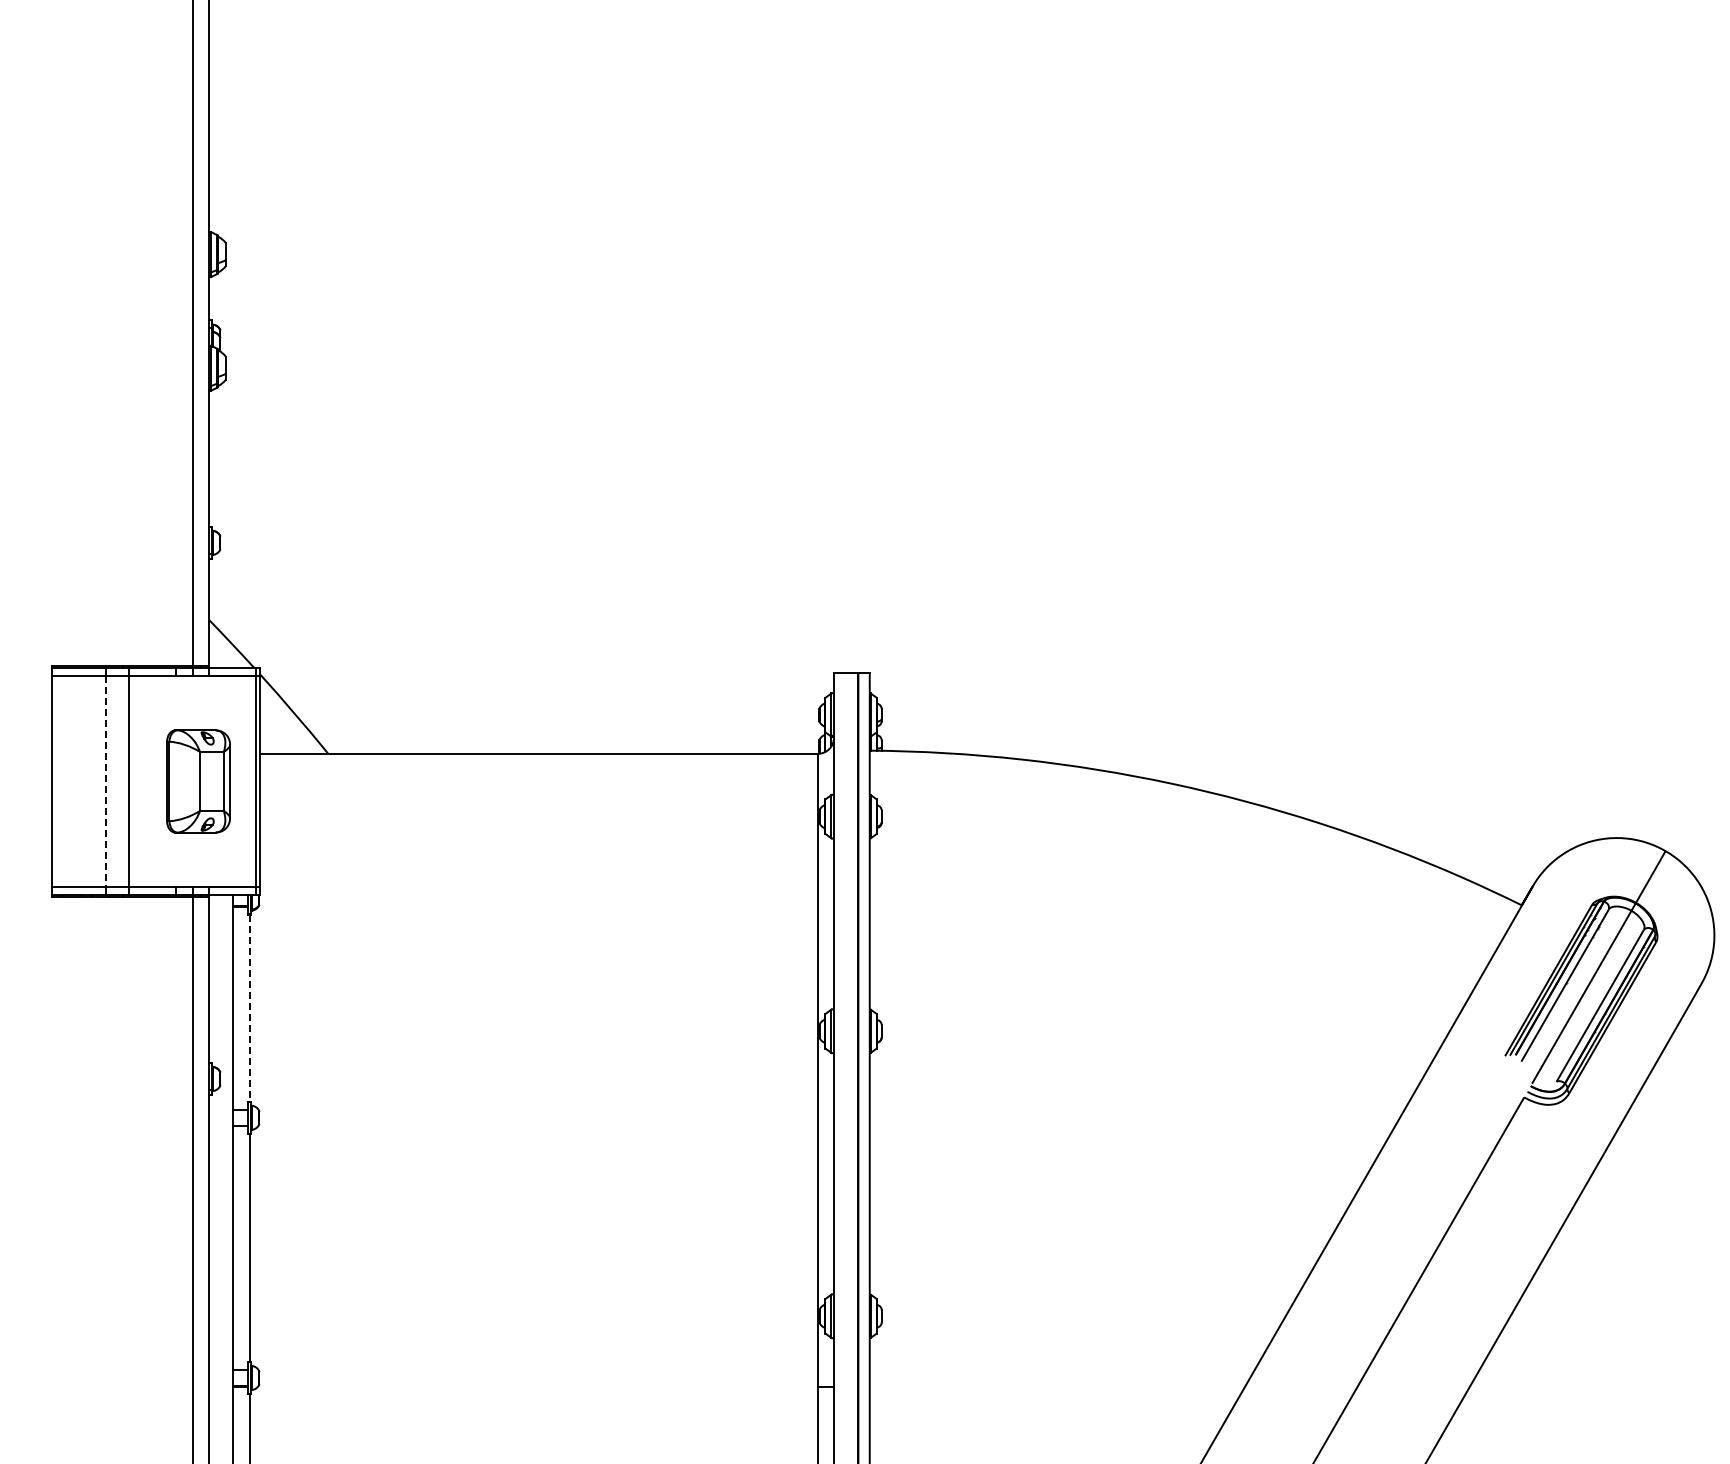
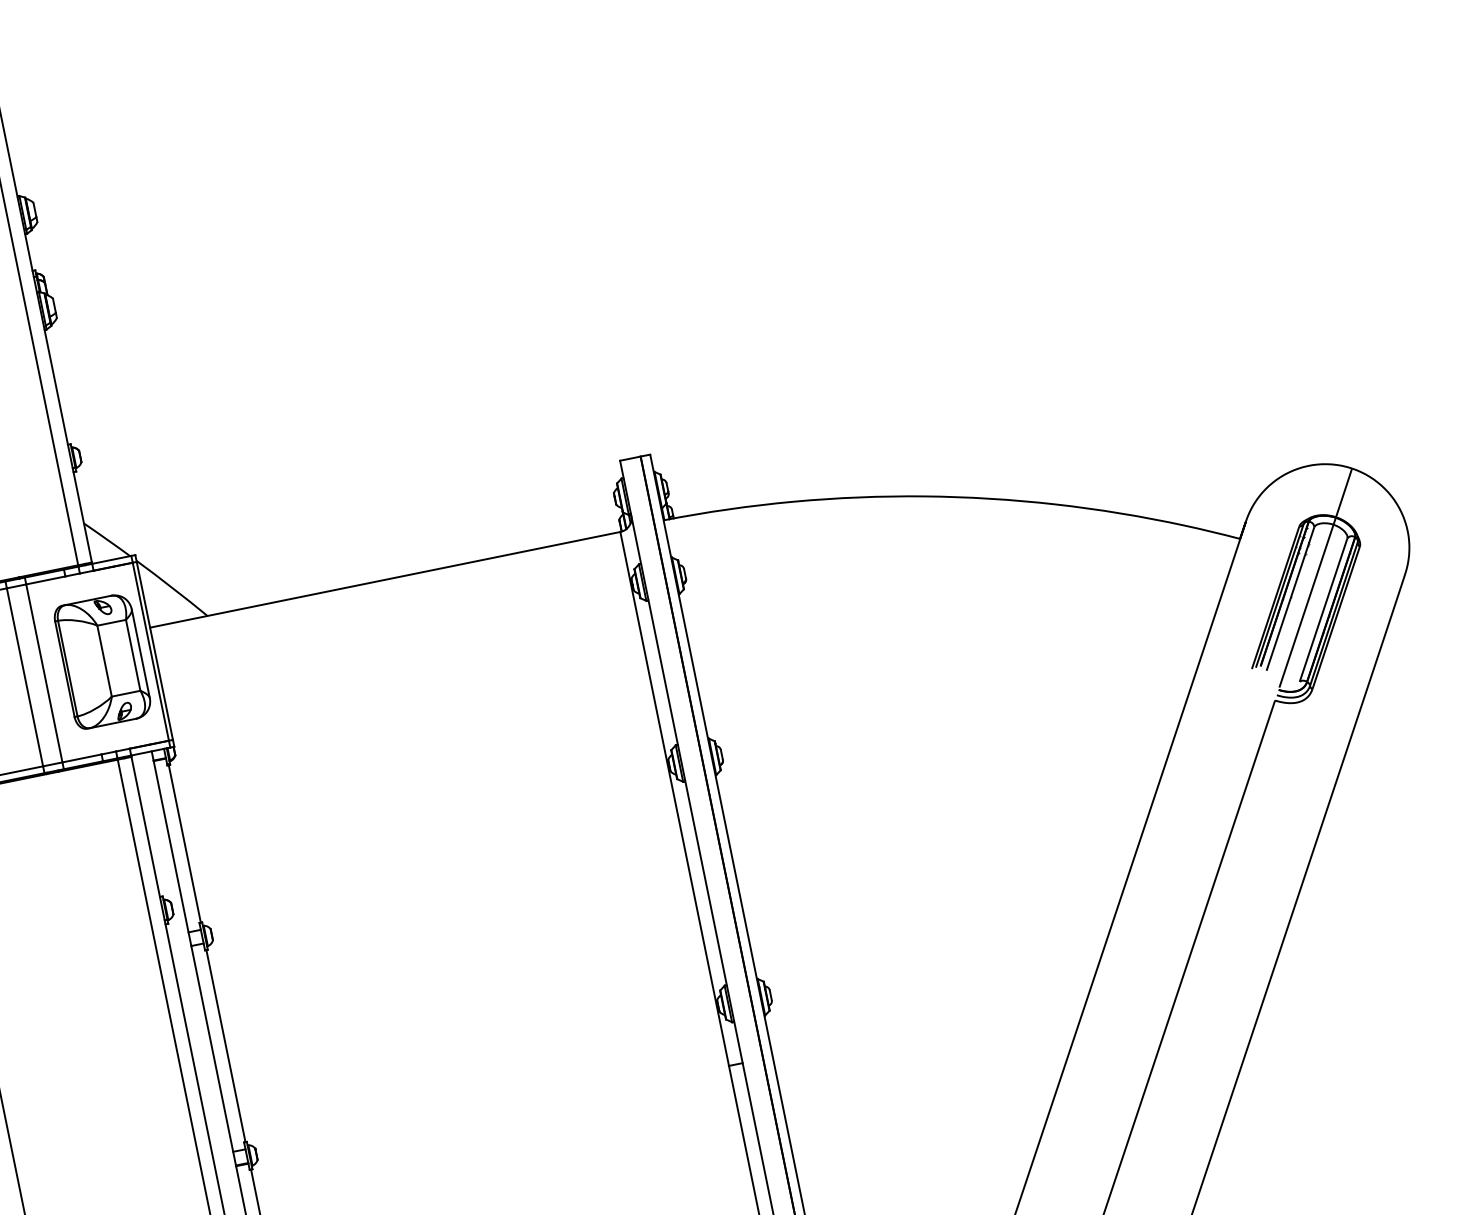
line: (106, 781) -> (25, 677), dashed -> solid
part: (198, 781) -> (102, 661), size x1.43
line: (249, 1008) -> (184, 844), dashed -> solid

